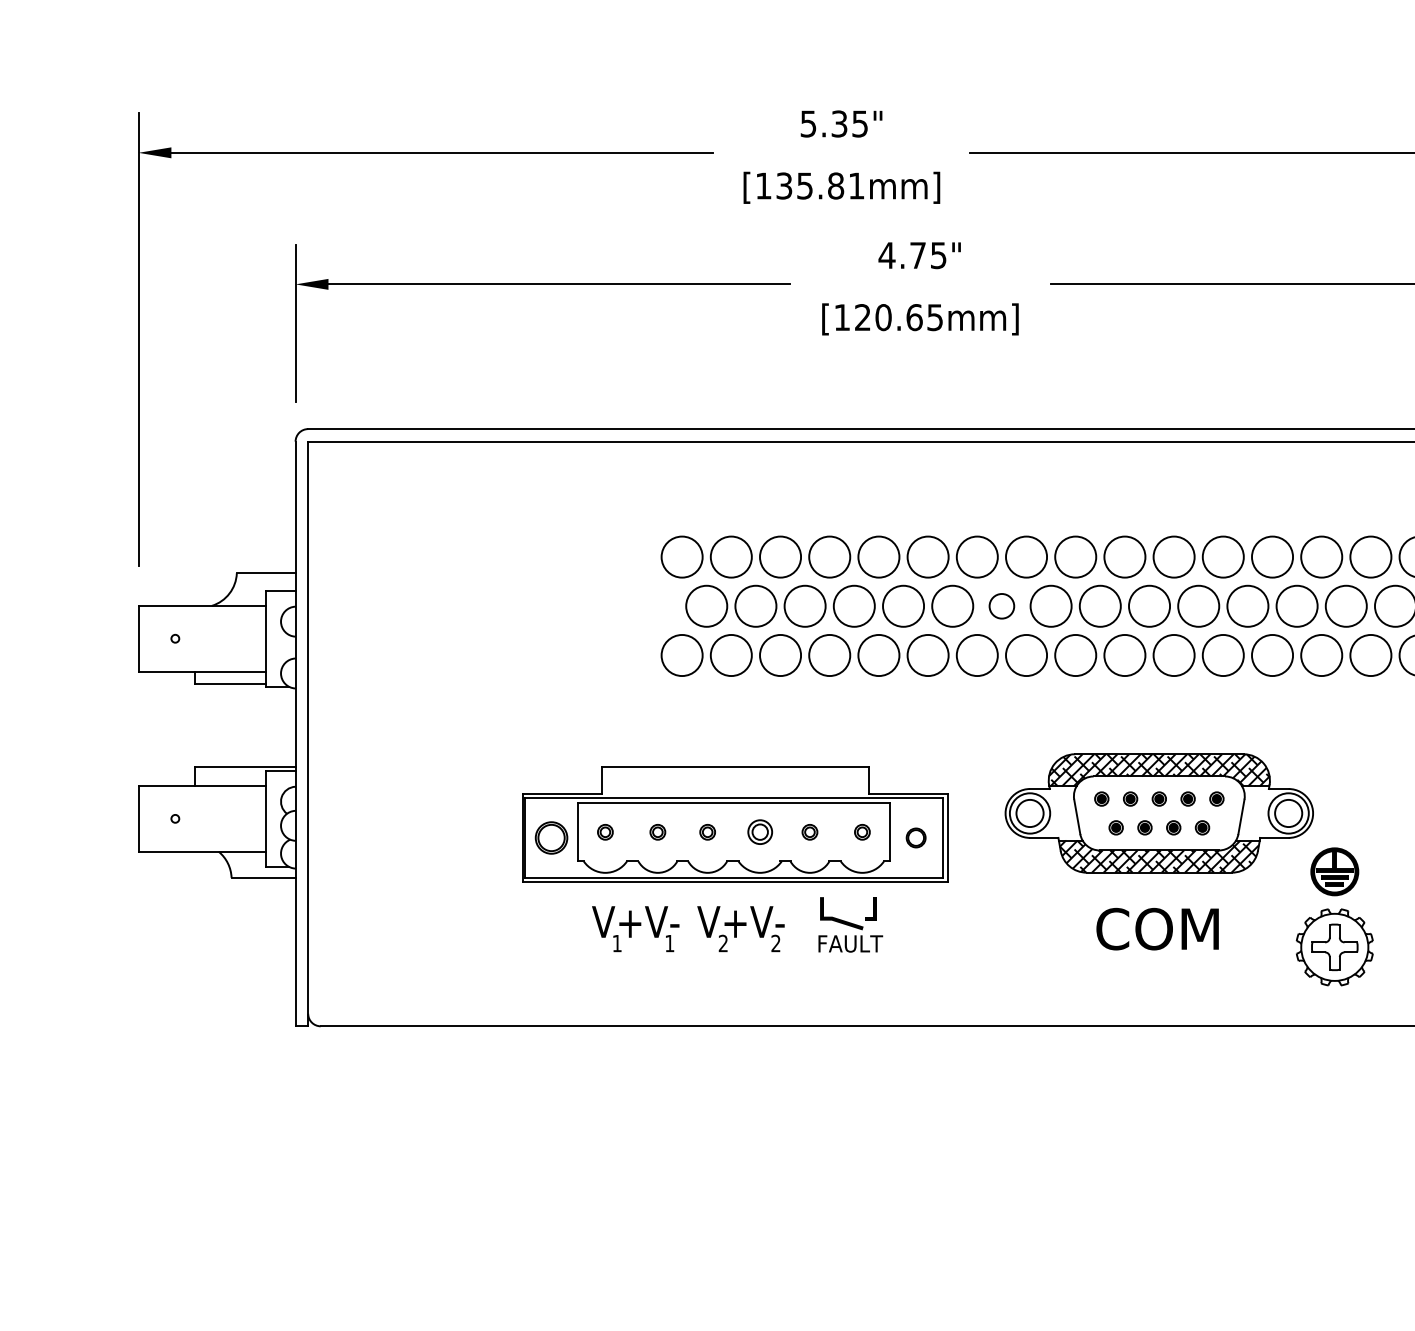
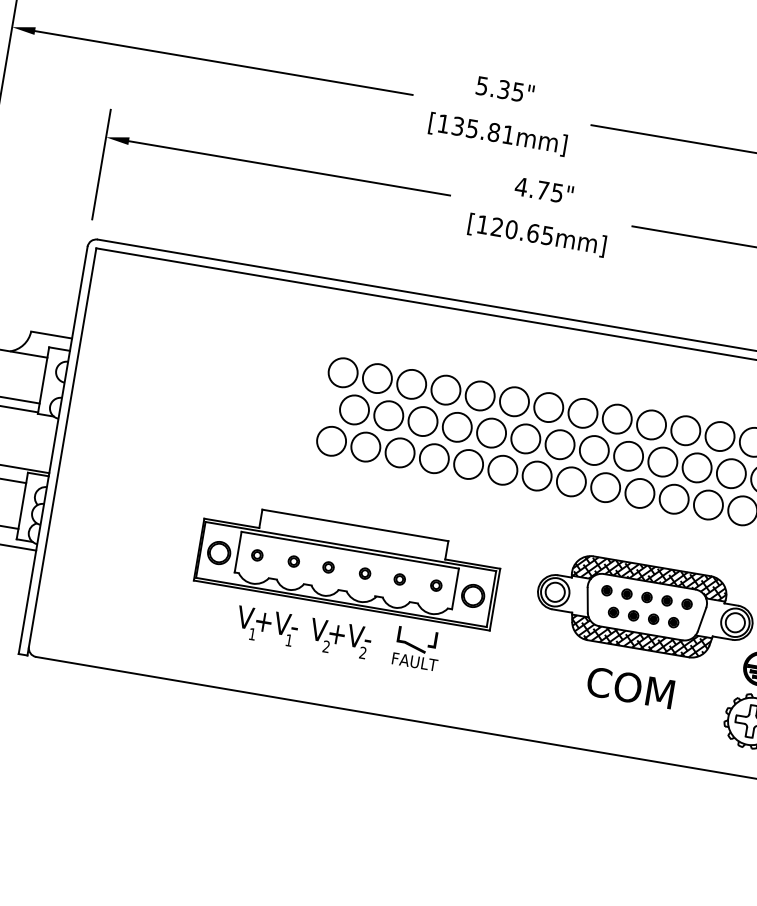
circle: (1001, 605) -> (559, 444), size x1.67
part: (759, 832) -> (364, 573), size x0.62
part: (915, 837) -> (472, 595), size x1.67

